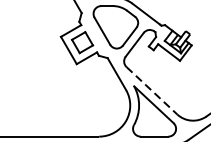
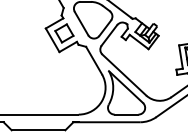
line: (152, 91) -> (124, 75), dashed -> solid

